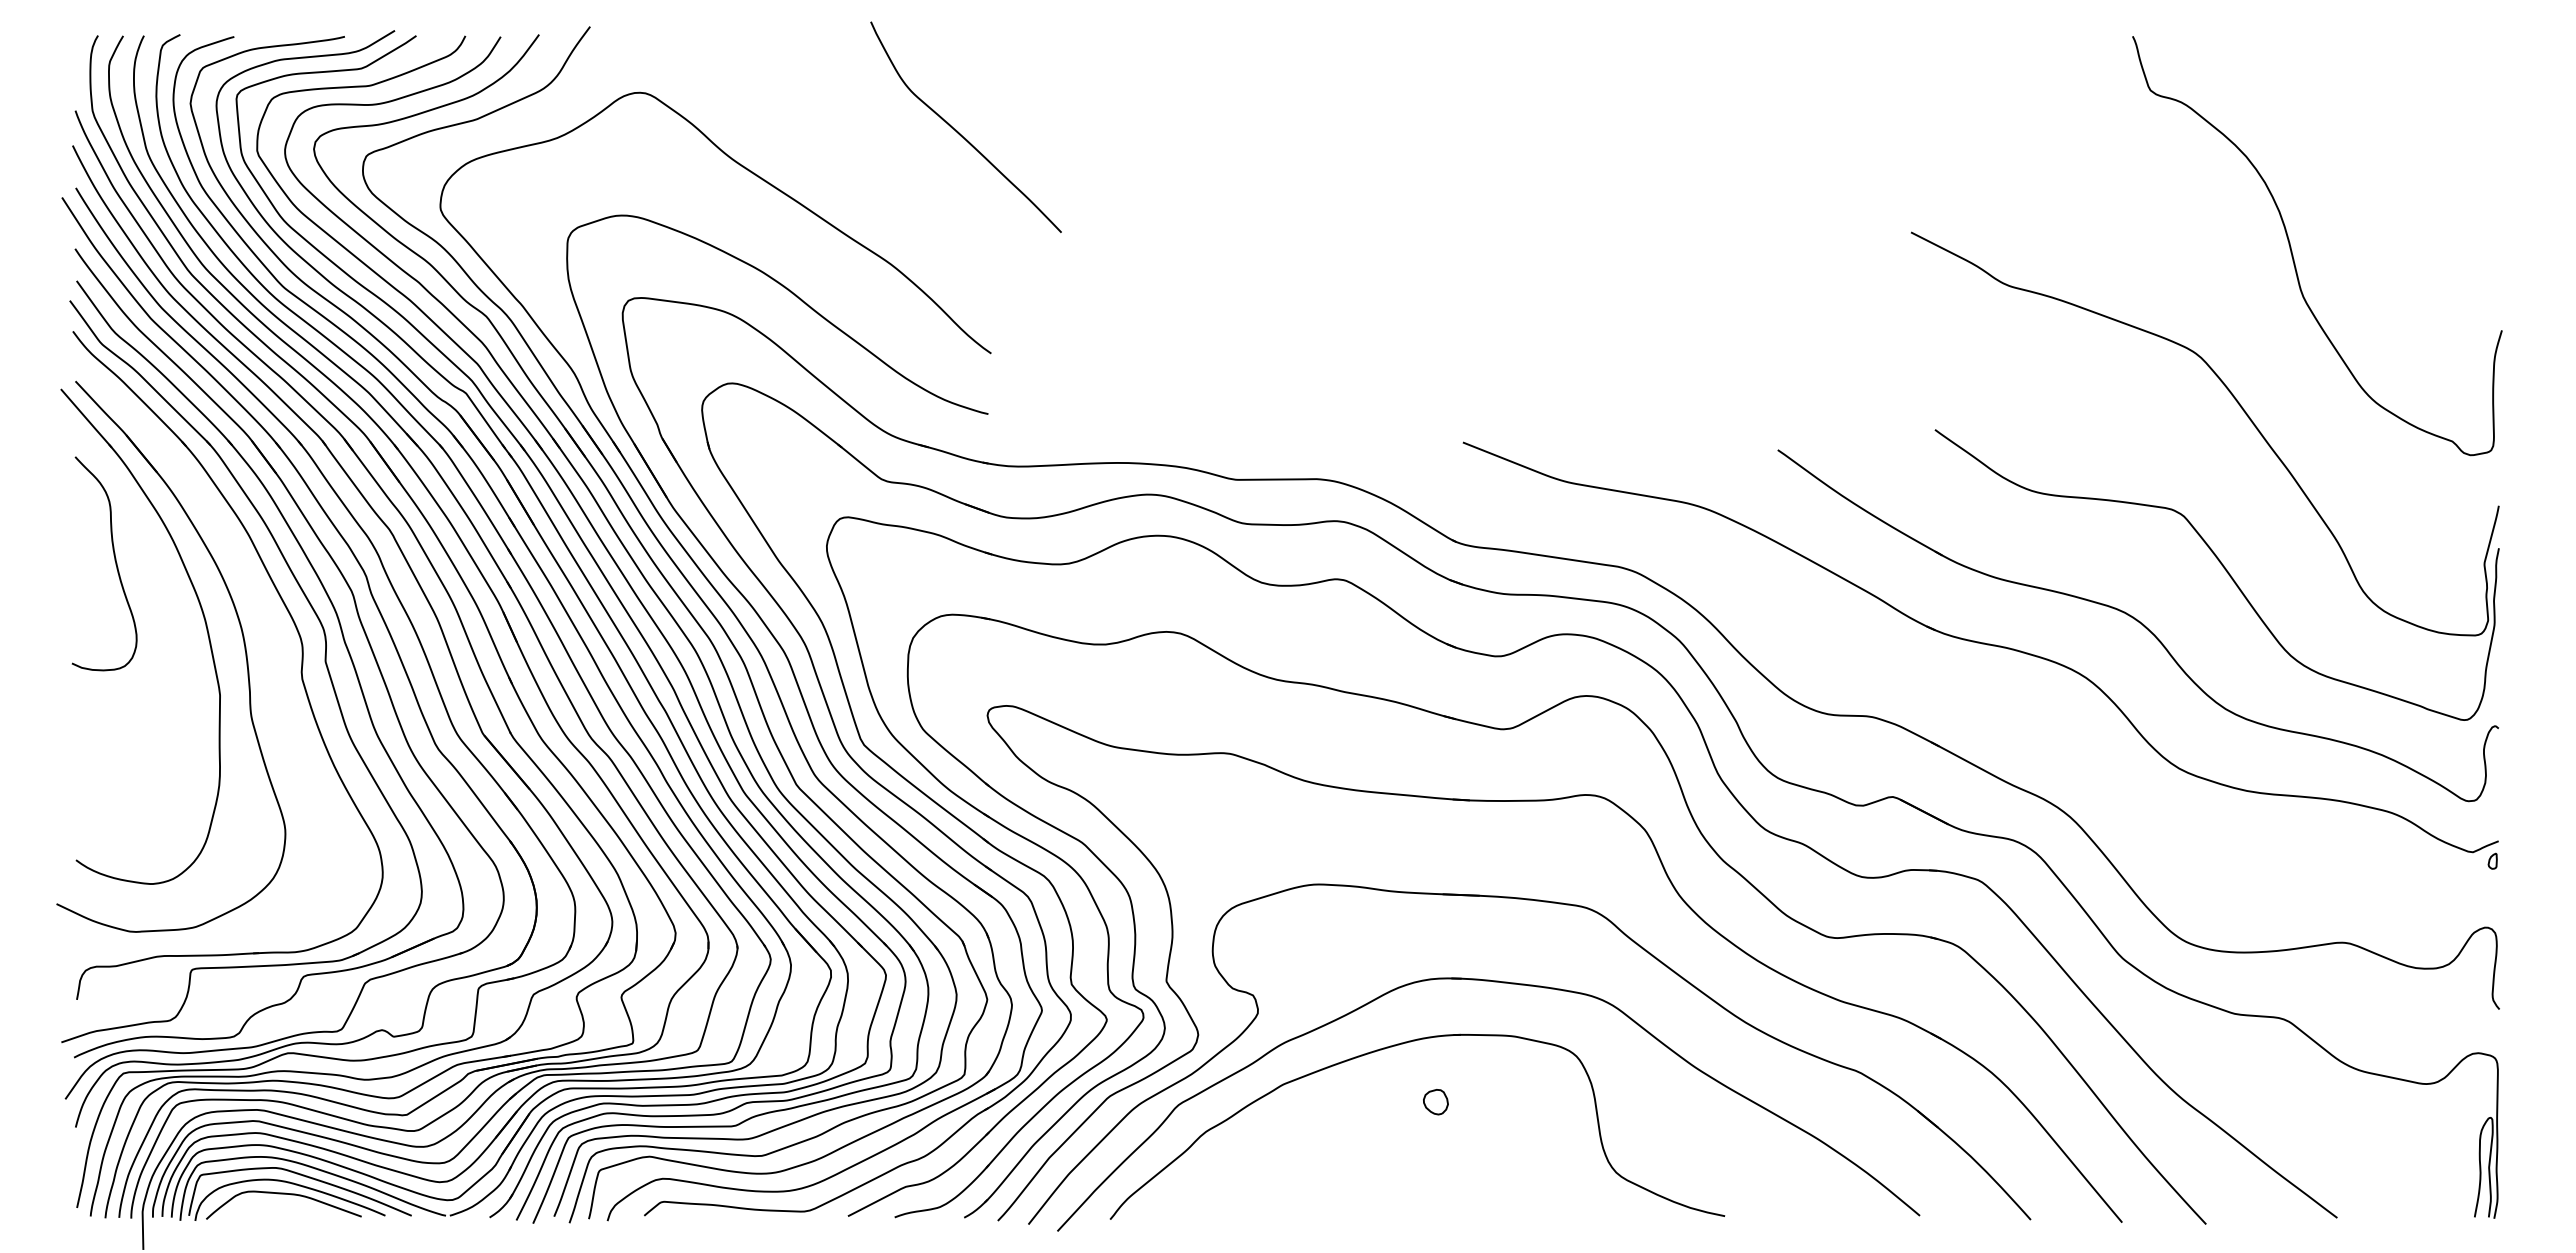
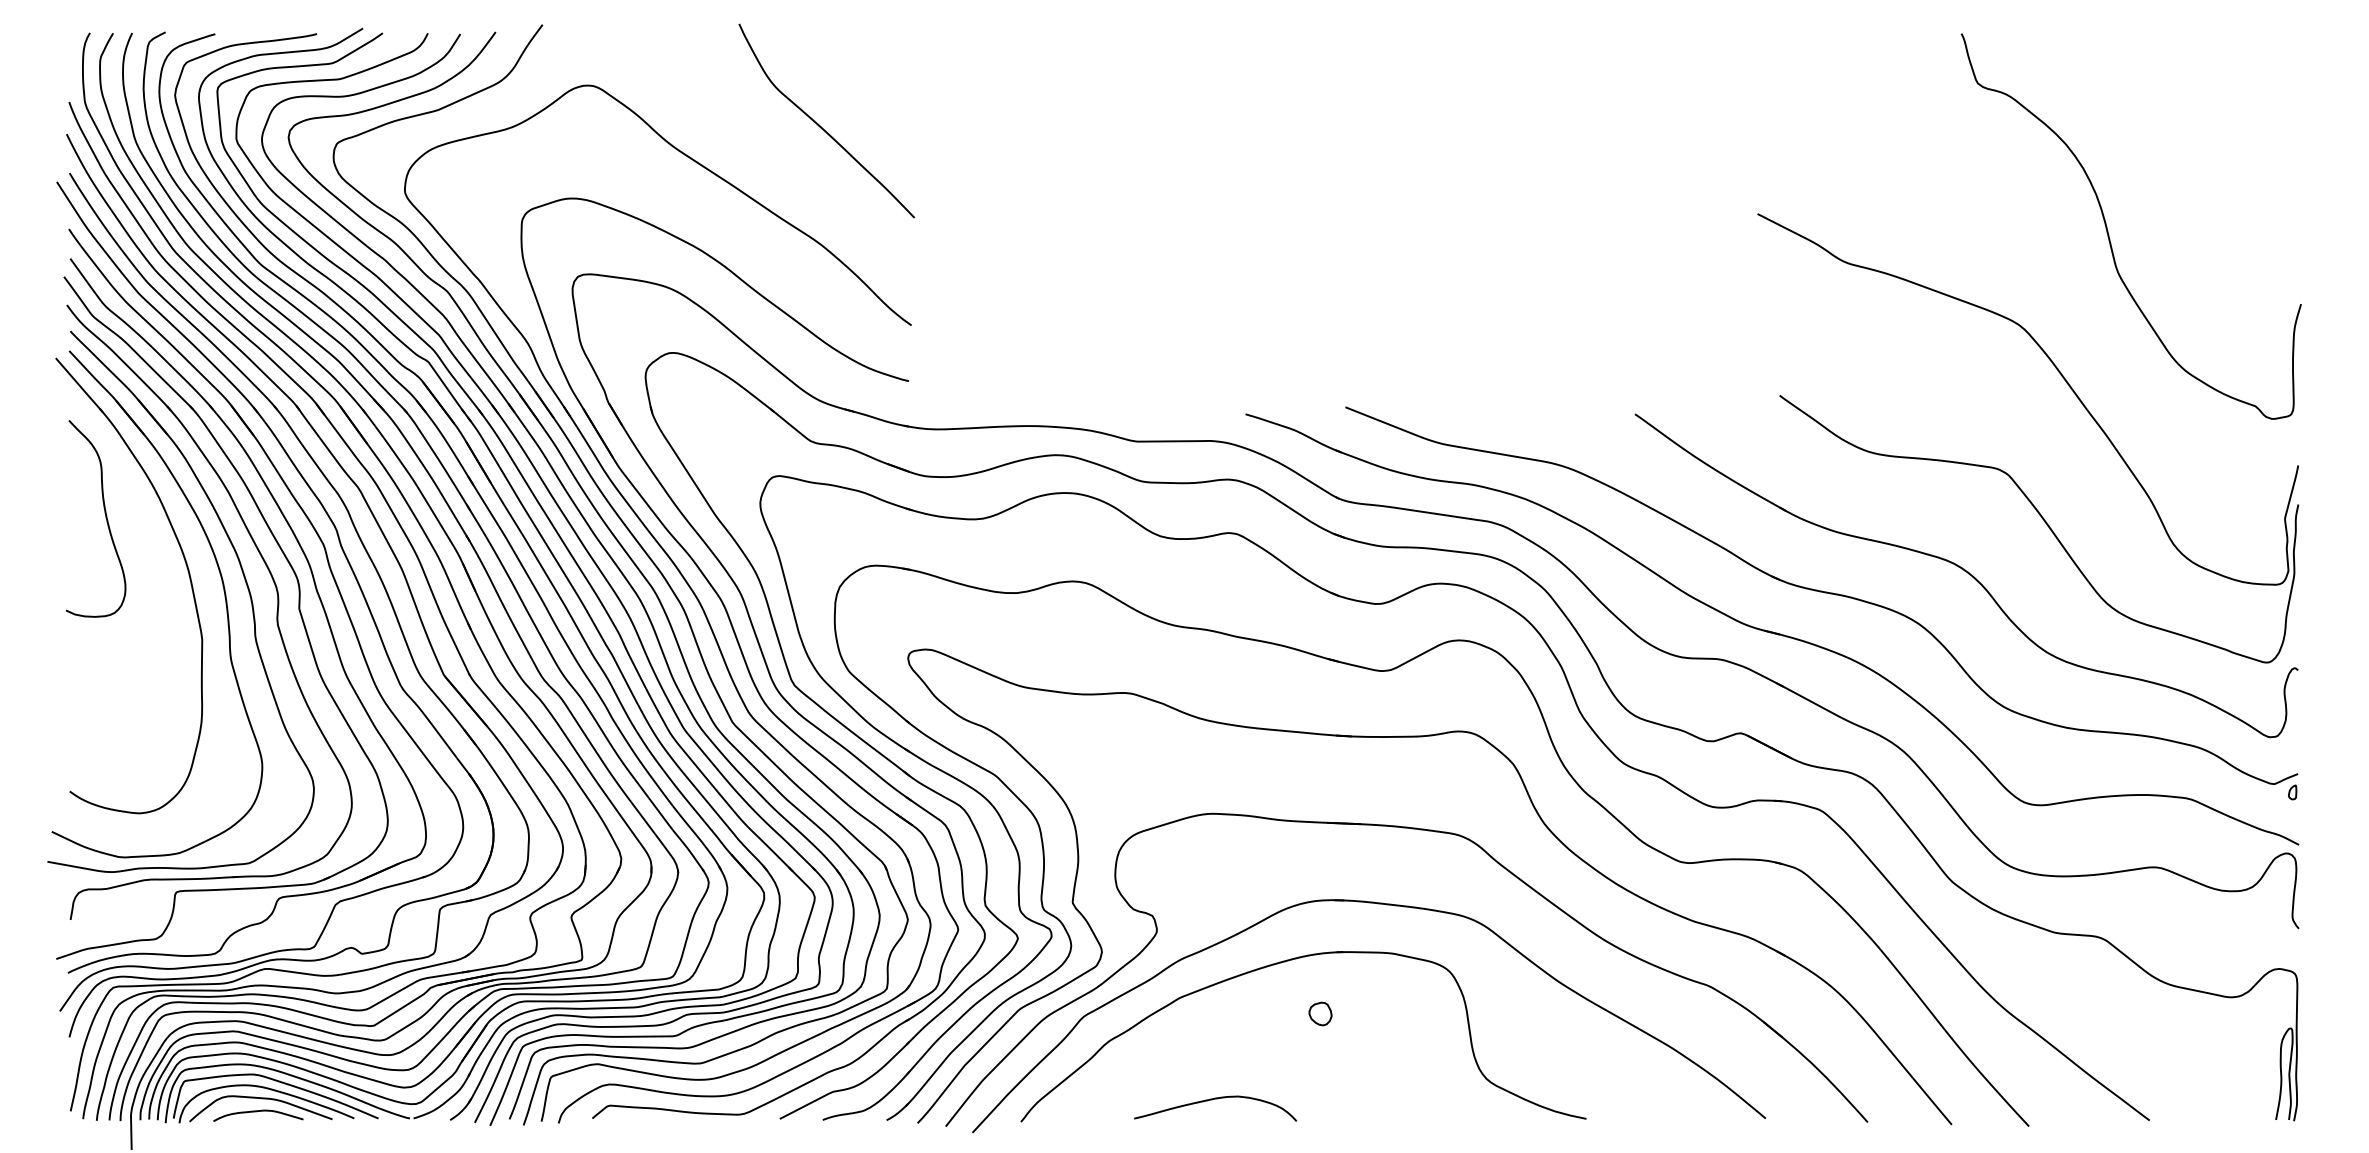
curve: (959, 132) -> (820, 125), moved
part: (266, 631) -> (244, 581), added
part: (1926, 683) -> (1771, 628), added
curve: (1320, 1195) -> (1214, 1099), added
curve: (281, 1208) -> (258, 1111), added

